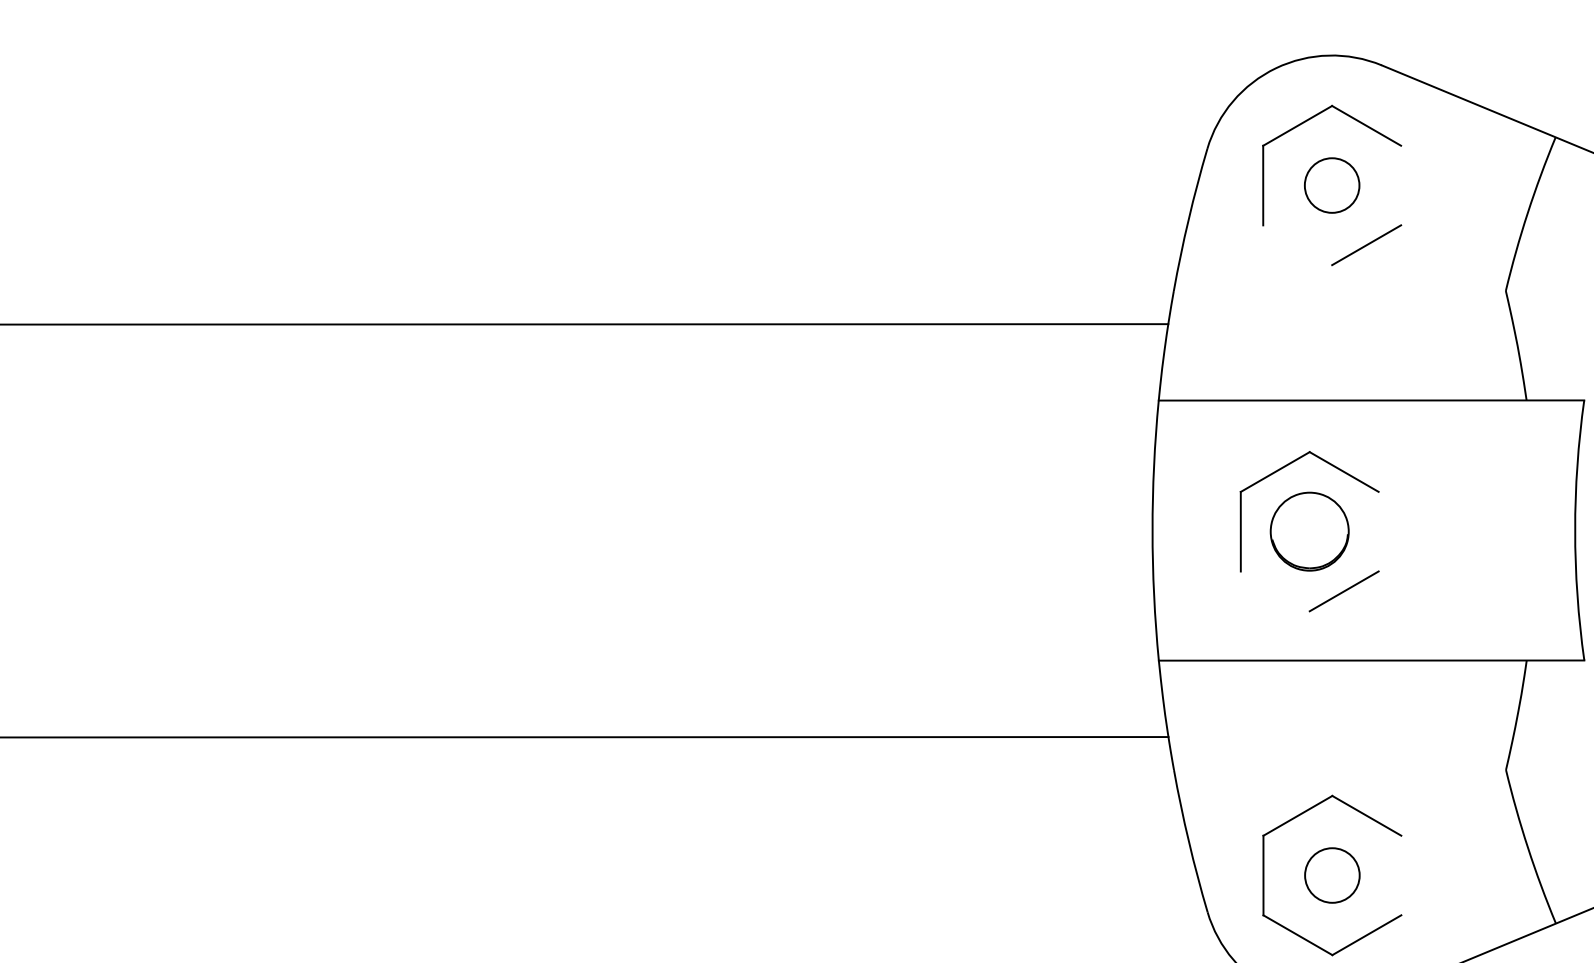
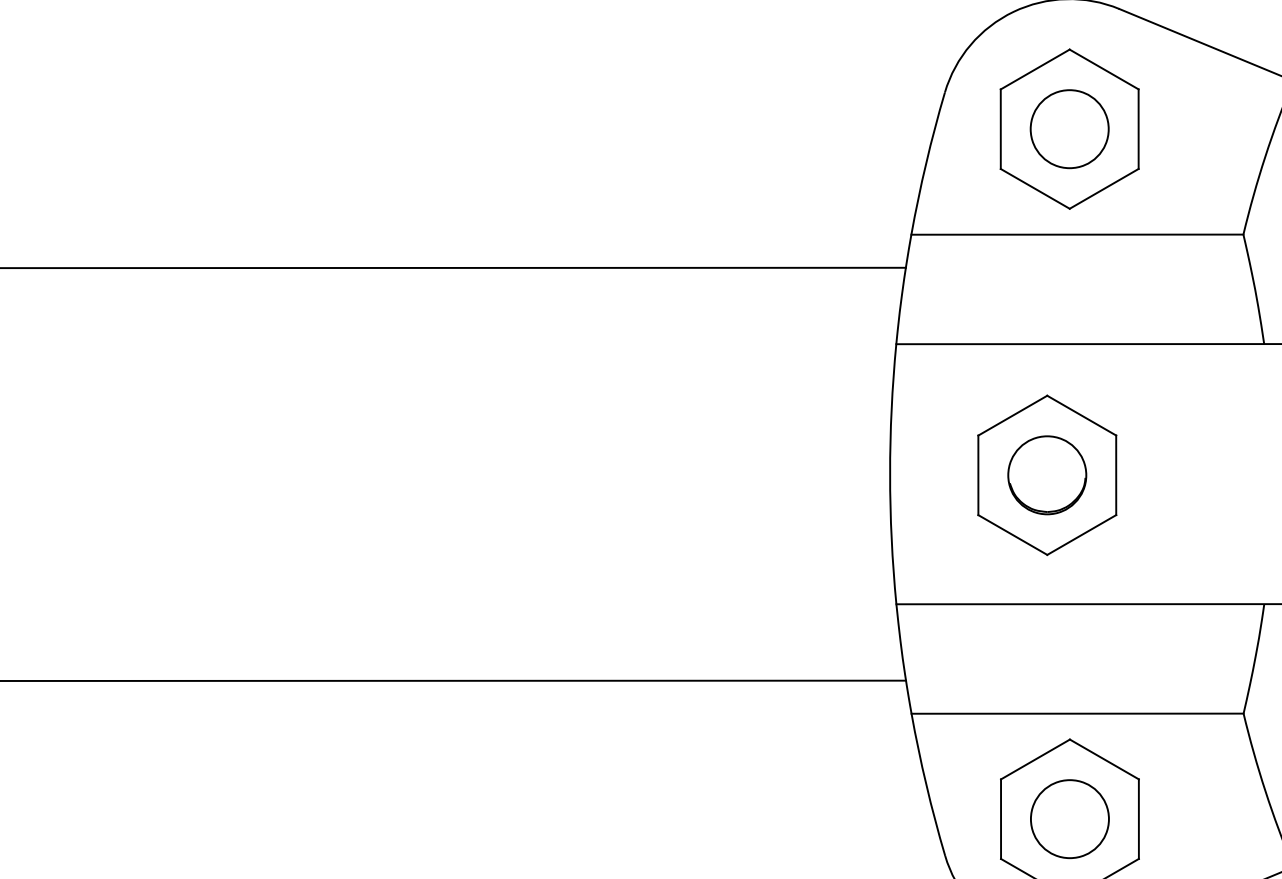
circle: (1332, 185) -> (1070, 129), size x1.43
line: (1401, 185) -> (1139, 129), added
line: (1297, 245) -> (1035, 189), added
line: (1339, 290) -> (1077, 234), added
line: (1378, 531) -> (1116, 475), added
line: (1274, 591) -> (1012, 535), added
line: (1340, 770) -> (1078, 714), added
circle: (1332, 875) -> (1070, 819), size x1.43
line: (1401, 875) -> (1139, 819), added

